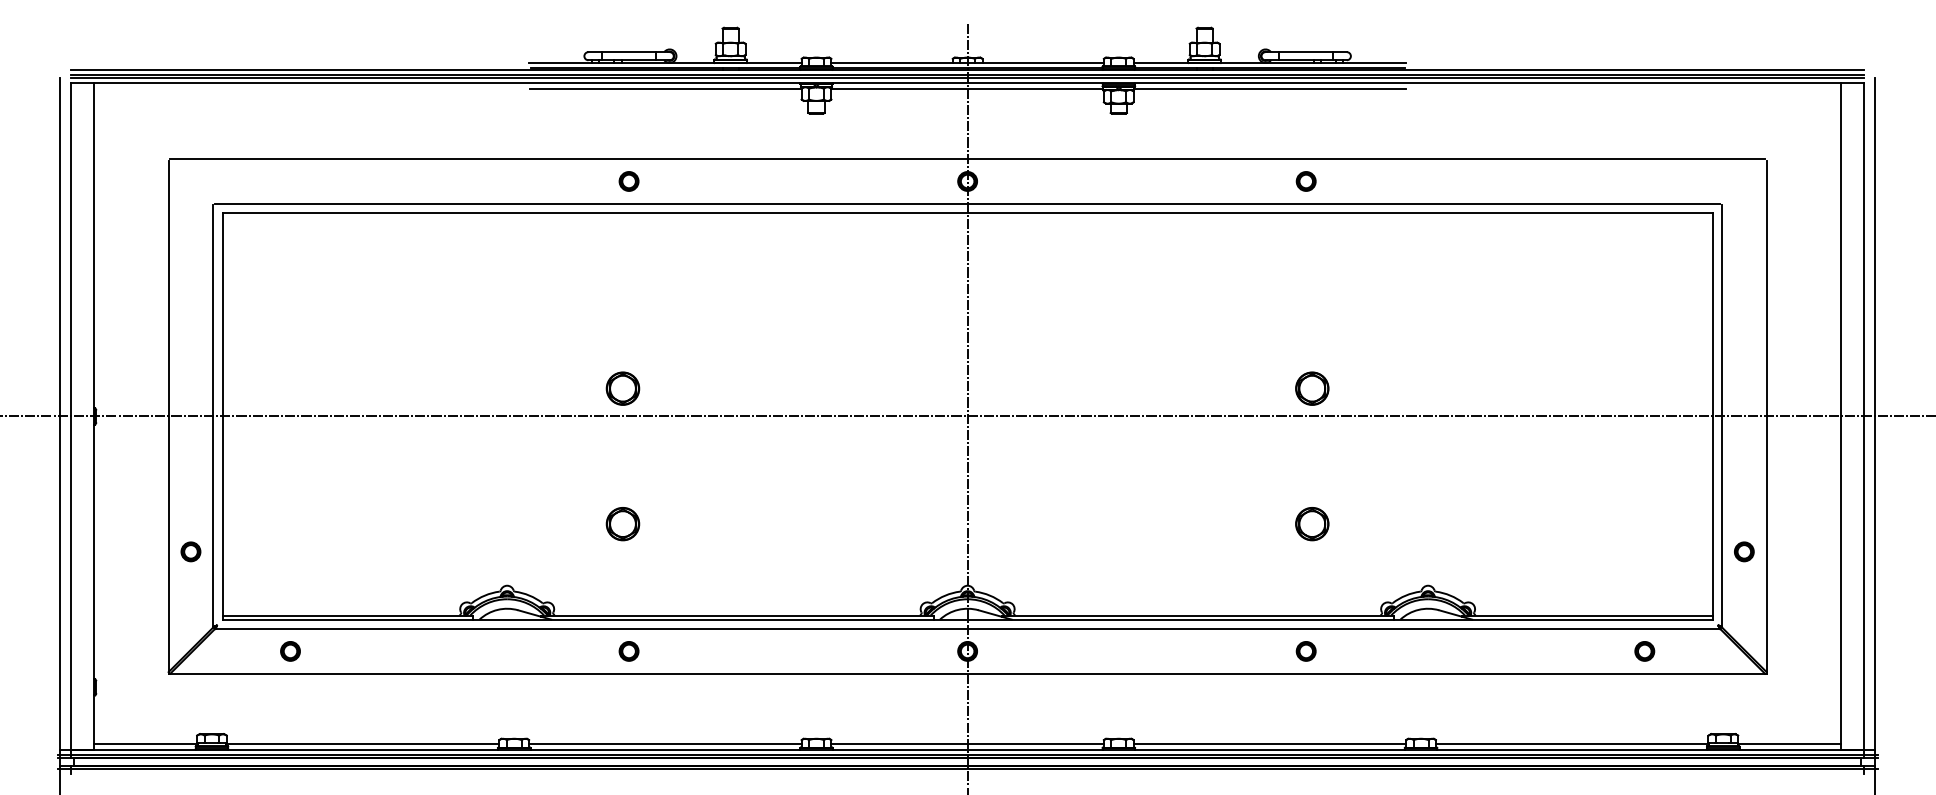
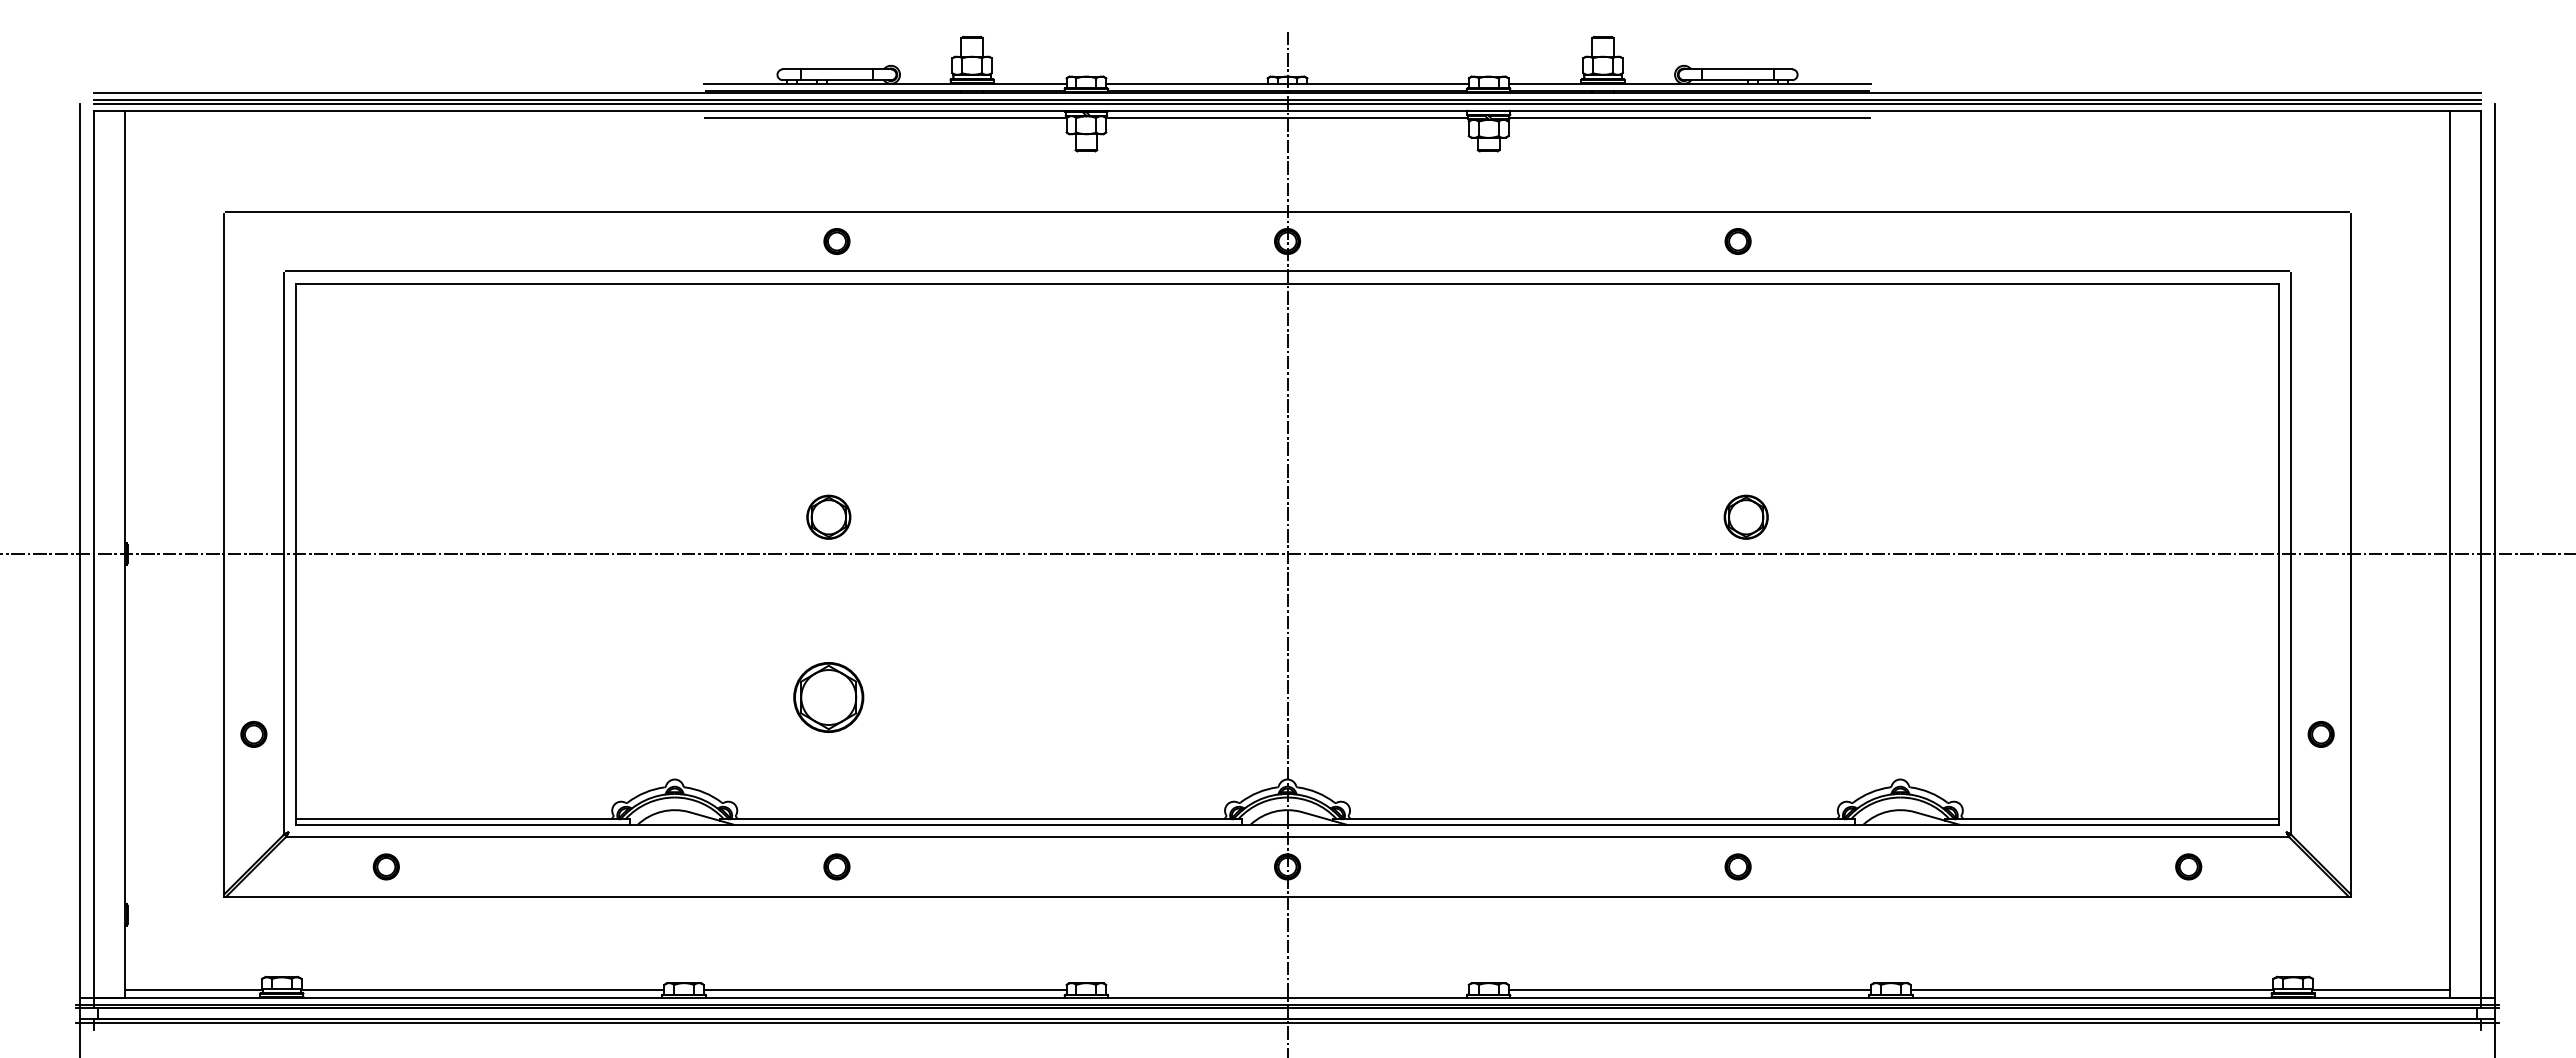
part: (622, 524) -> (828, 697), size x1.6
part: (1311, 524) -> (1745, 697), removed
line: (967, 744) -> (1287, 990), removed

